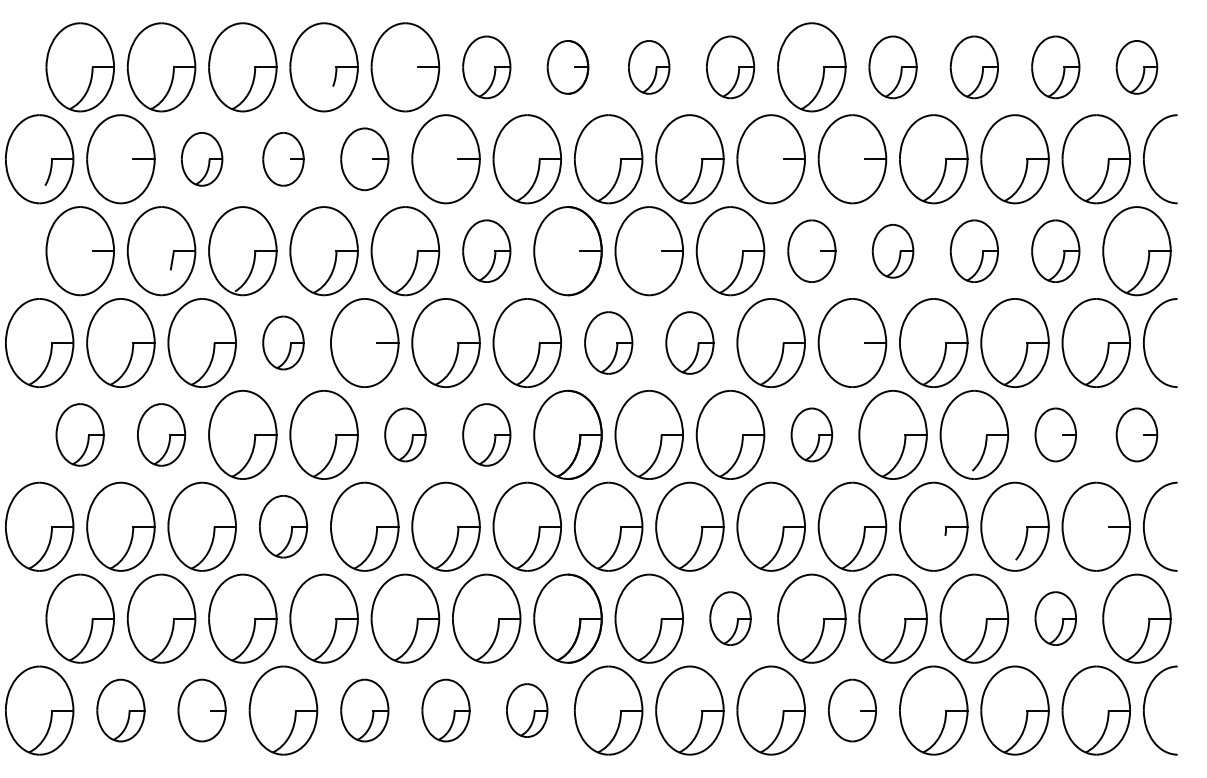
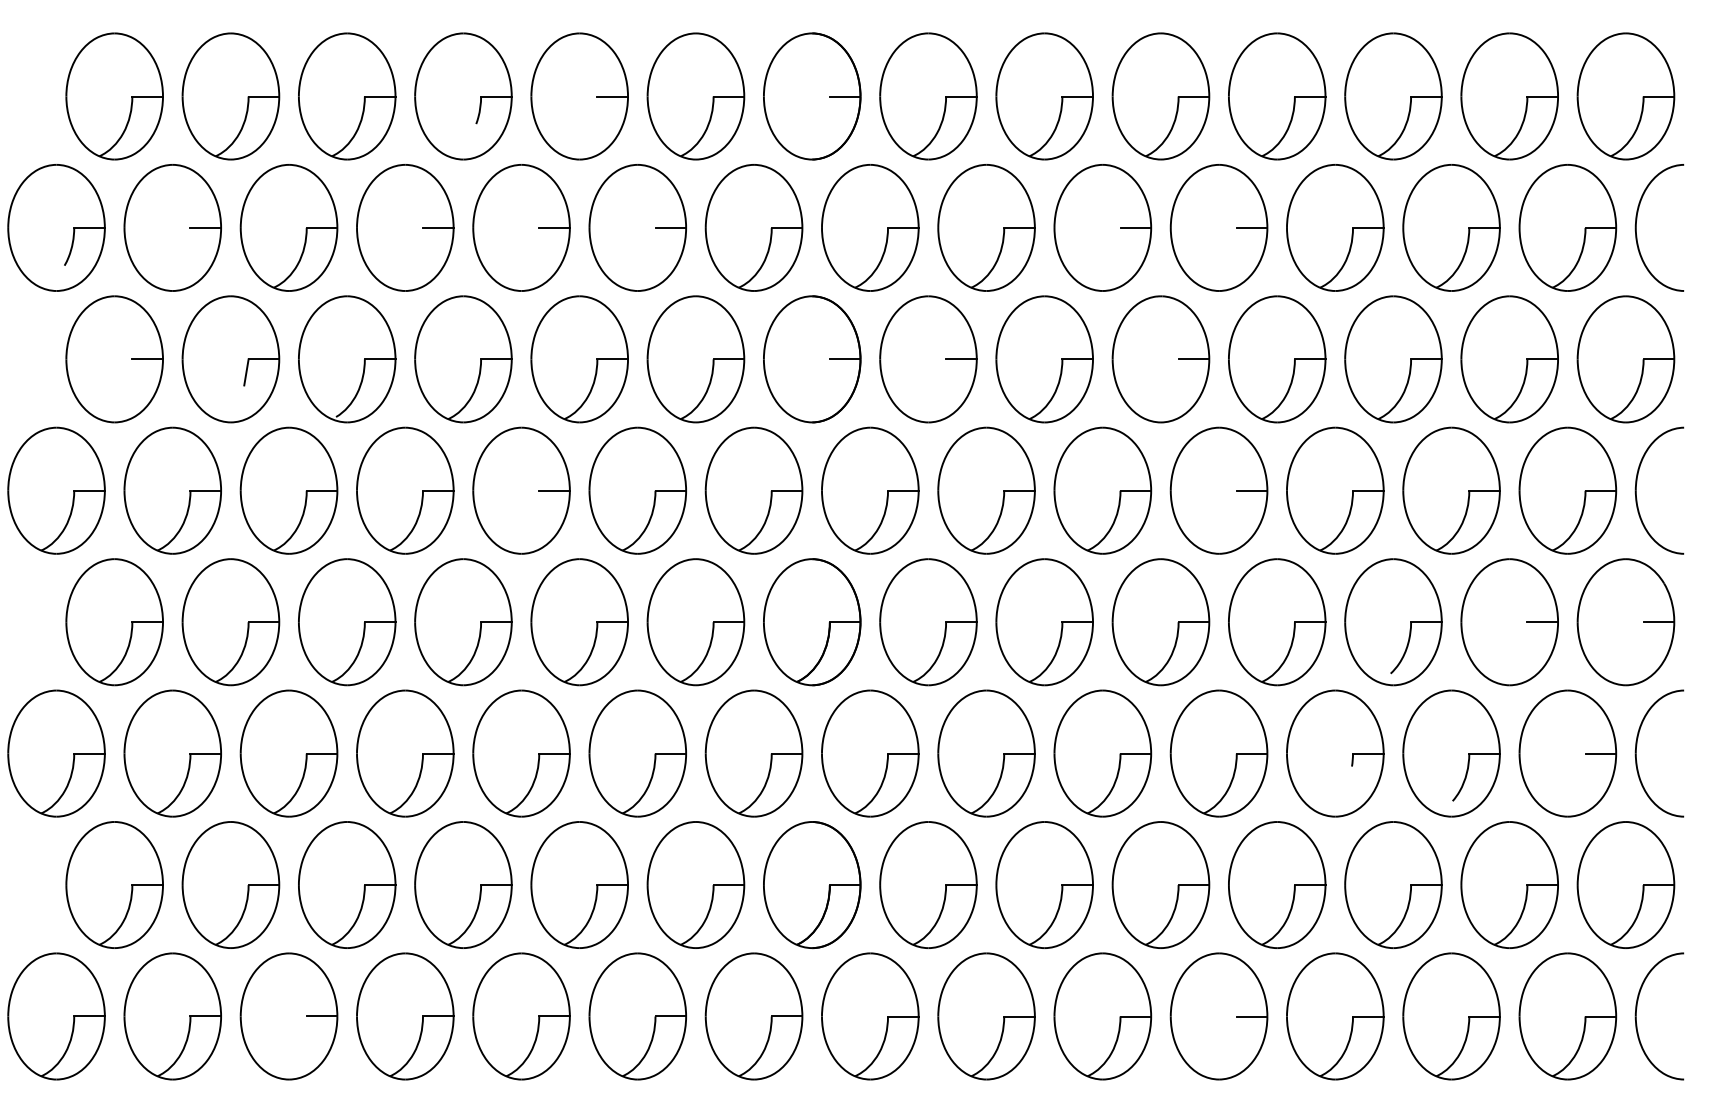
part: (486, 67) -> (695, 96), size x1.43
part: (567, 67) -> (811, 96), size x1.67
part: (648, 67) -> (927, 96), size x1.67
part: (730, 67) -> (1044, 96), size x1.43
part: (892, 67) -> (1276, 96), size x1.43
part: (974, 67) -> (1393, 96), size x1.43
part: (1055, 67) -> (1509, 96), size x1.43
part: (1136, 67) -> (1625, 96), size x1.67
part: (201, 159) -> (288, 228), size x1.67
part: (283, 159) -> (405, 228), size x1.67
part: (364, 159) -> (521, 228), size x1.43
part: (486, 251) -> (695, 359), size x1.43
part: (811, 251) -> (1160, 359), size x1.43
part: (892, 251) -> (1276, 359), size x1.67
part: (974, 251) -> (1393, 359), size x1.43
part: (1055, 251) -> (1509, 359), size x1.43
part: (283, 342) -> (405, 489), size x1.67
part: (608, 342) -> (870, 489), size x1.43
part: (689, 342) -> (985, 489), size x1.43
part: (79, 434) -> (113, 621), size x1.43
part: (161, 434) -> (230, 621), size x1.43
part: (405, 434) -> (579, 621), size x1.67
part: (486, 434) -> (695, 621), size x1.43
part: (811, 434) -> (1160, 621), size x1.67
part: (1055, 434) -> (1509, 621), size x1.67
part: (1136, 434) -> (1625, 621), size x1.67
part: (283, 526) -> (405, 753), size x1.43
part: (730, 618) -> (1044, 884), size x1.67
part: (1055, 618) -> (1509, 884), size x1.67
part: (120, 710) -> (172, 1016), size x1.43
part: (201, 710) -> (288, 1016), size x1.43
part: (364, 710) -> (521, 1016), size x1.43
part: (445, 710) -> (637, 1016), size x1.43
part: (526, 710) -> (752, 1016), size x1.67
part: (852, 710) -> (1219, 1016), size x1.43

